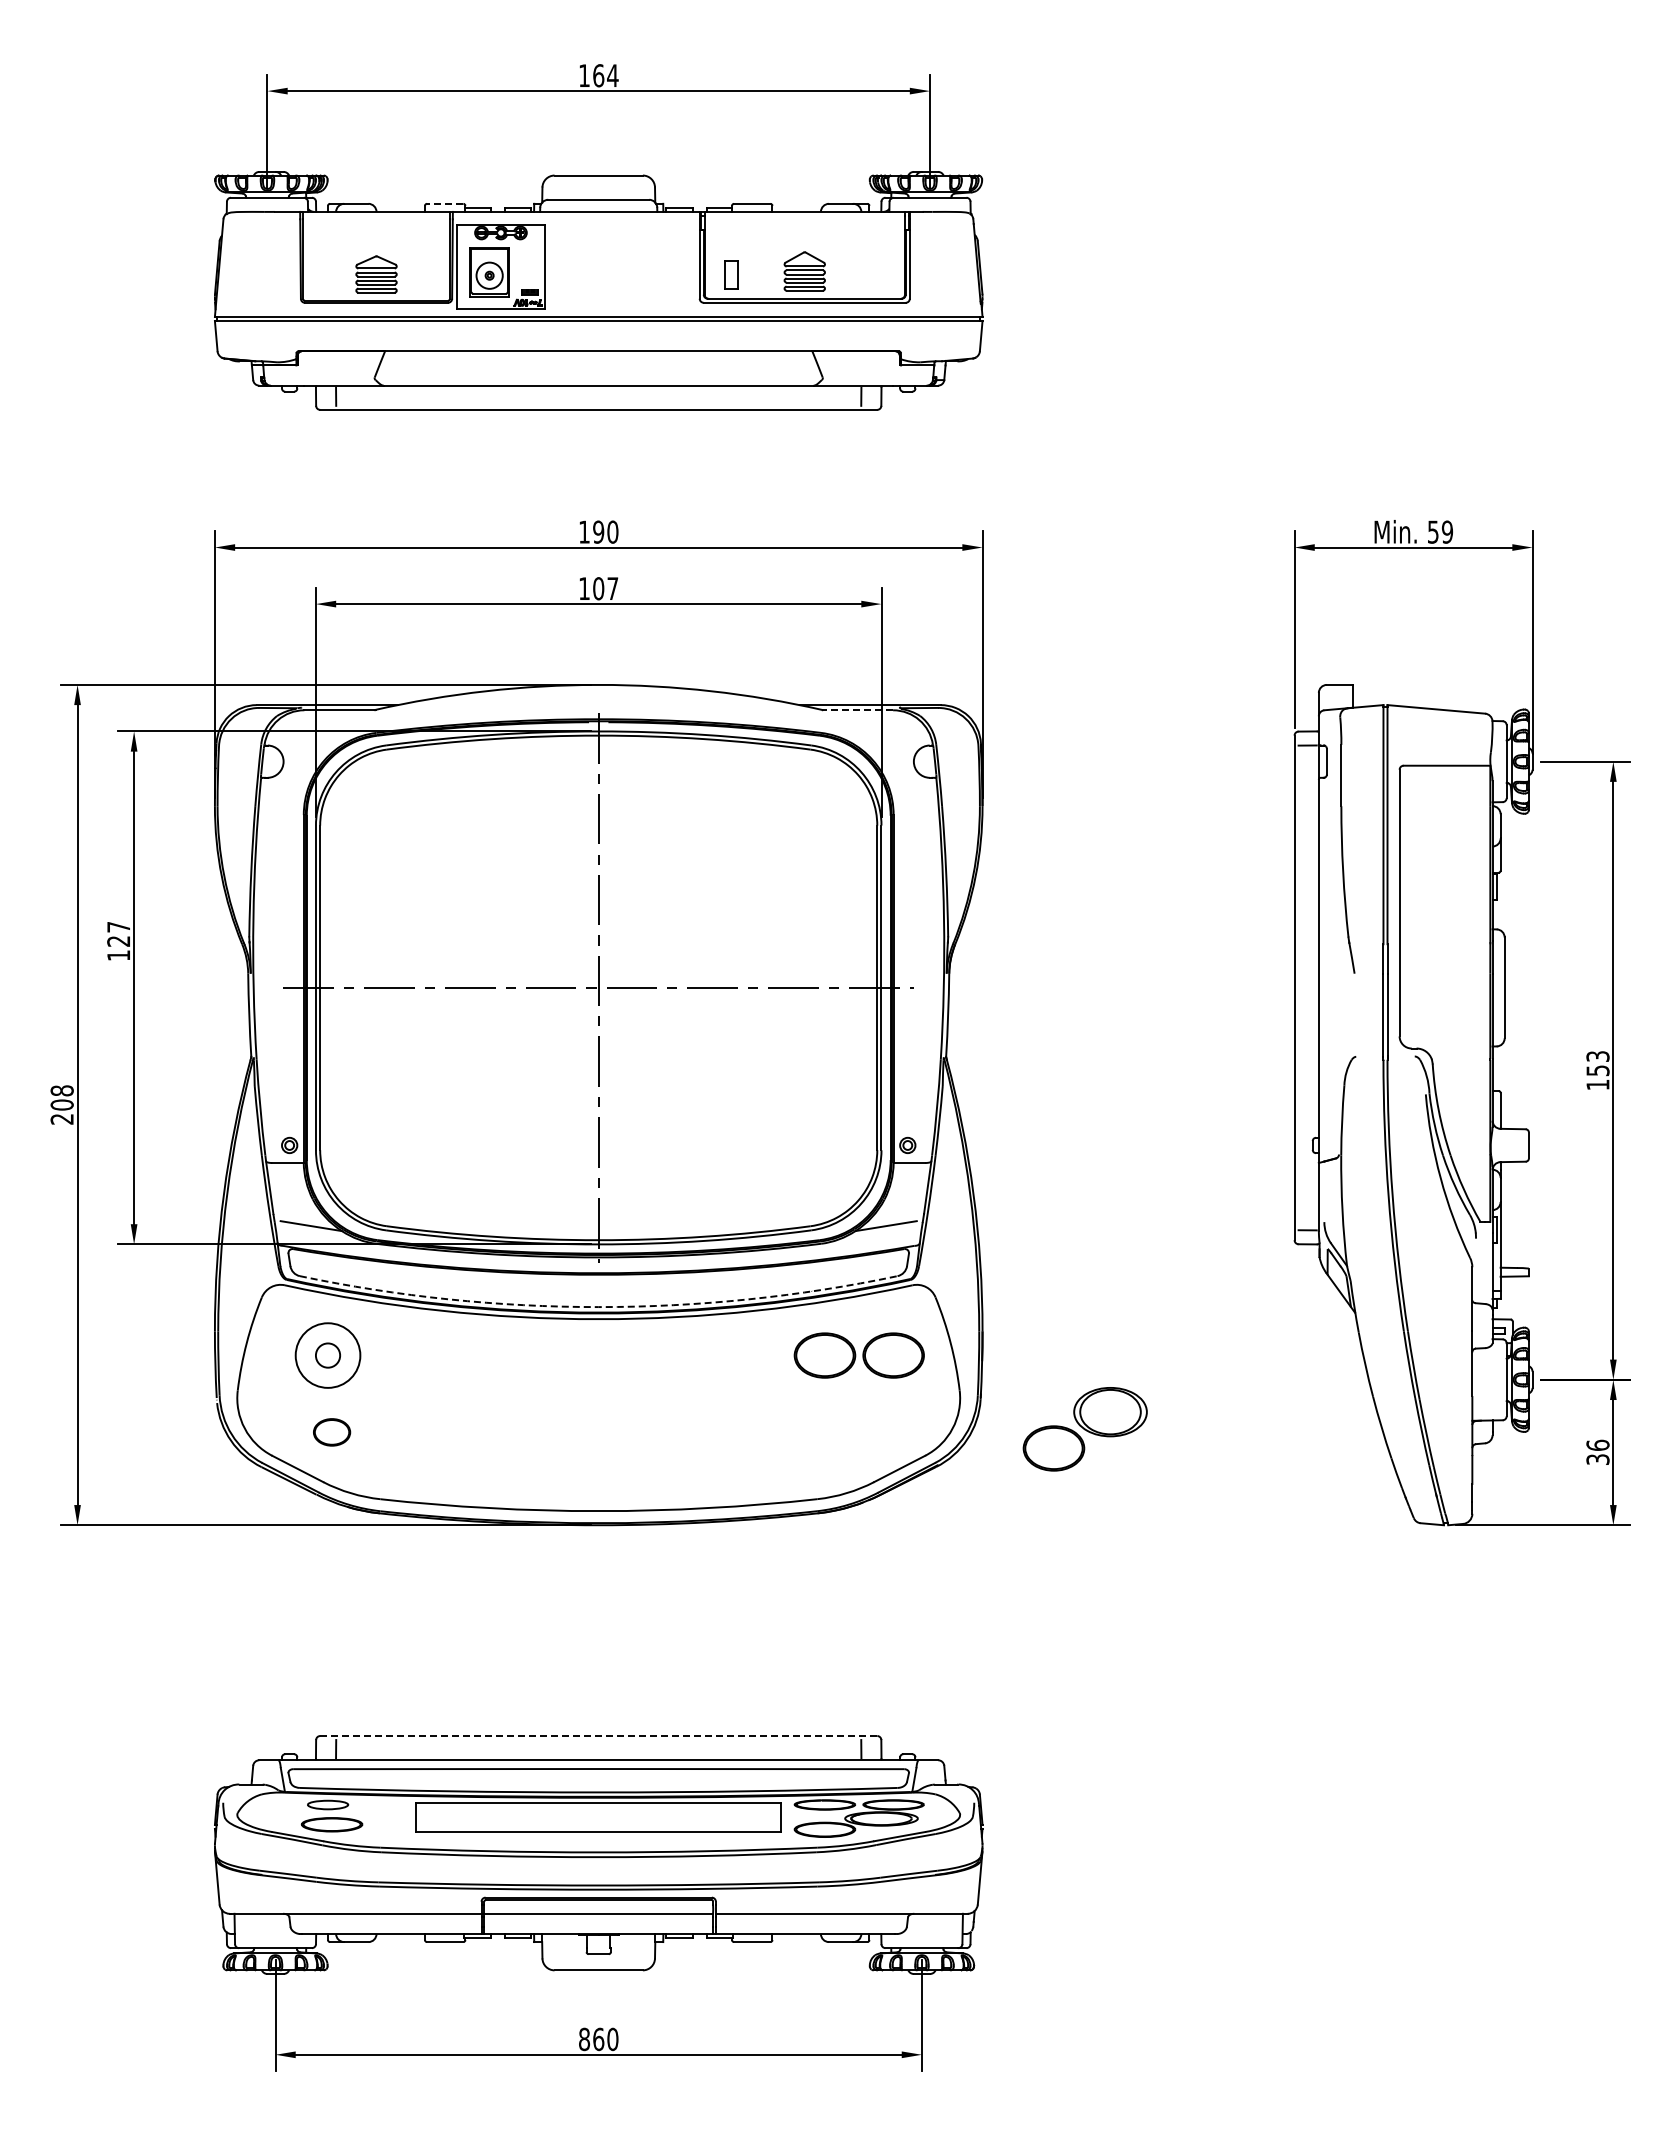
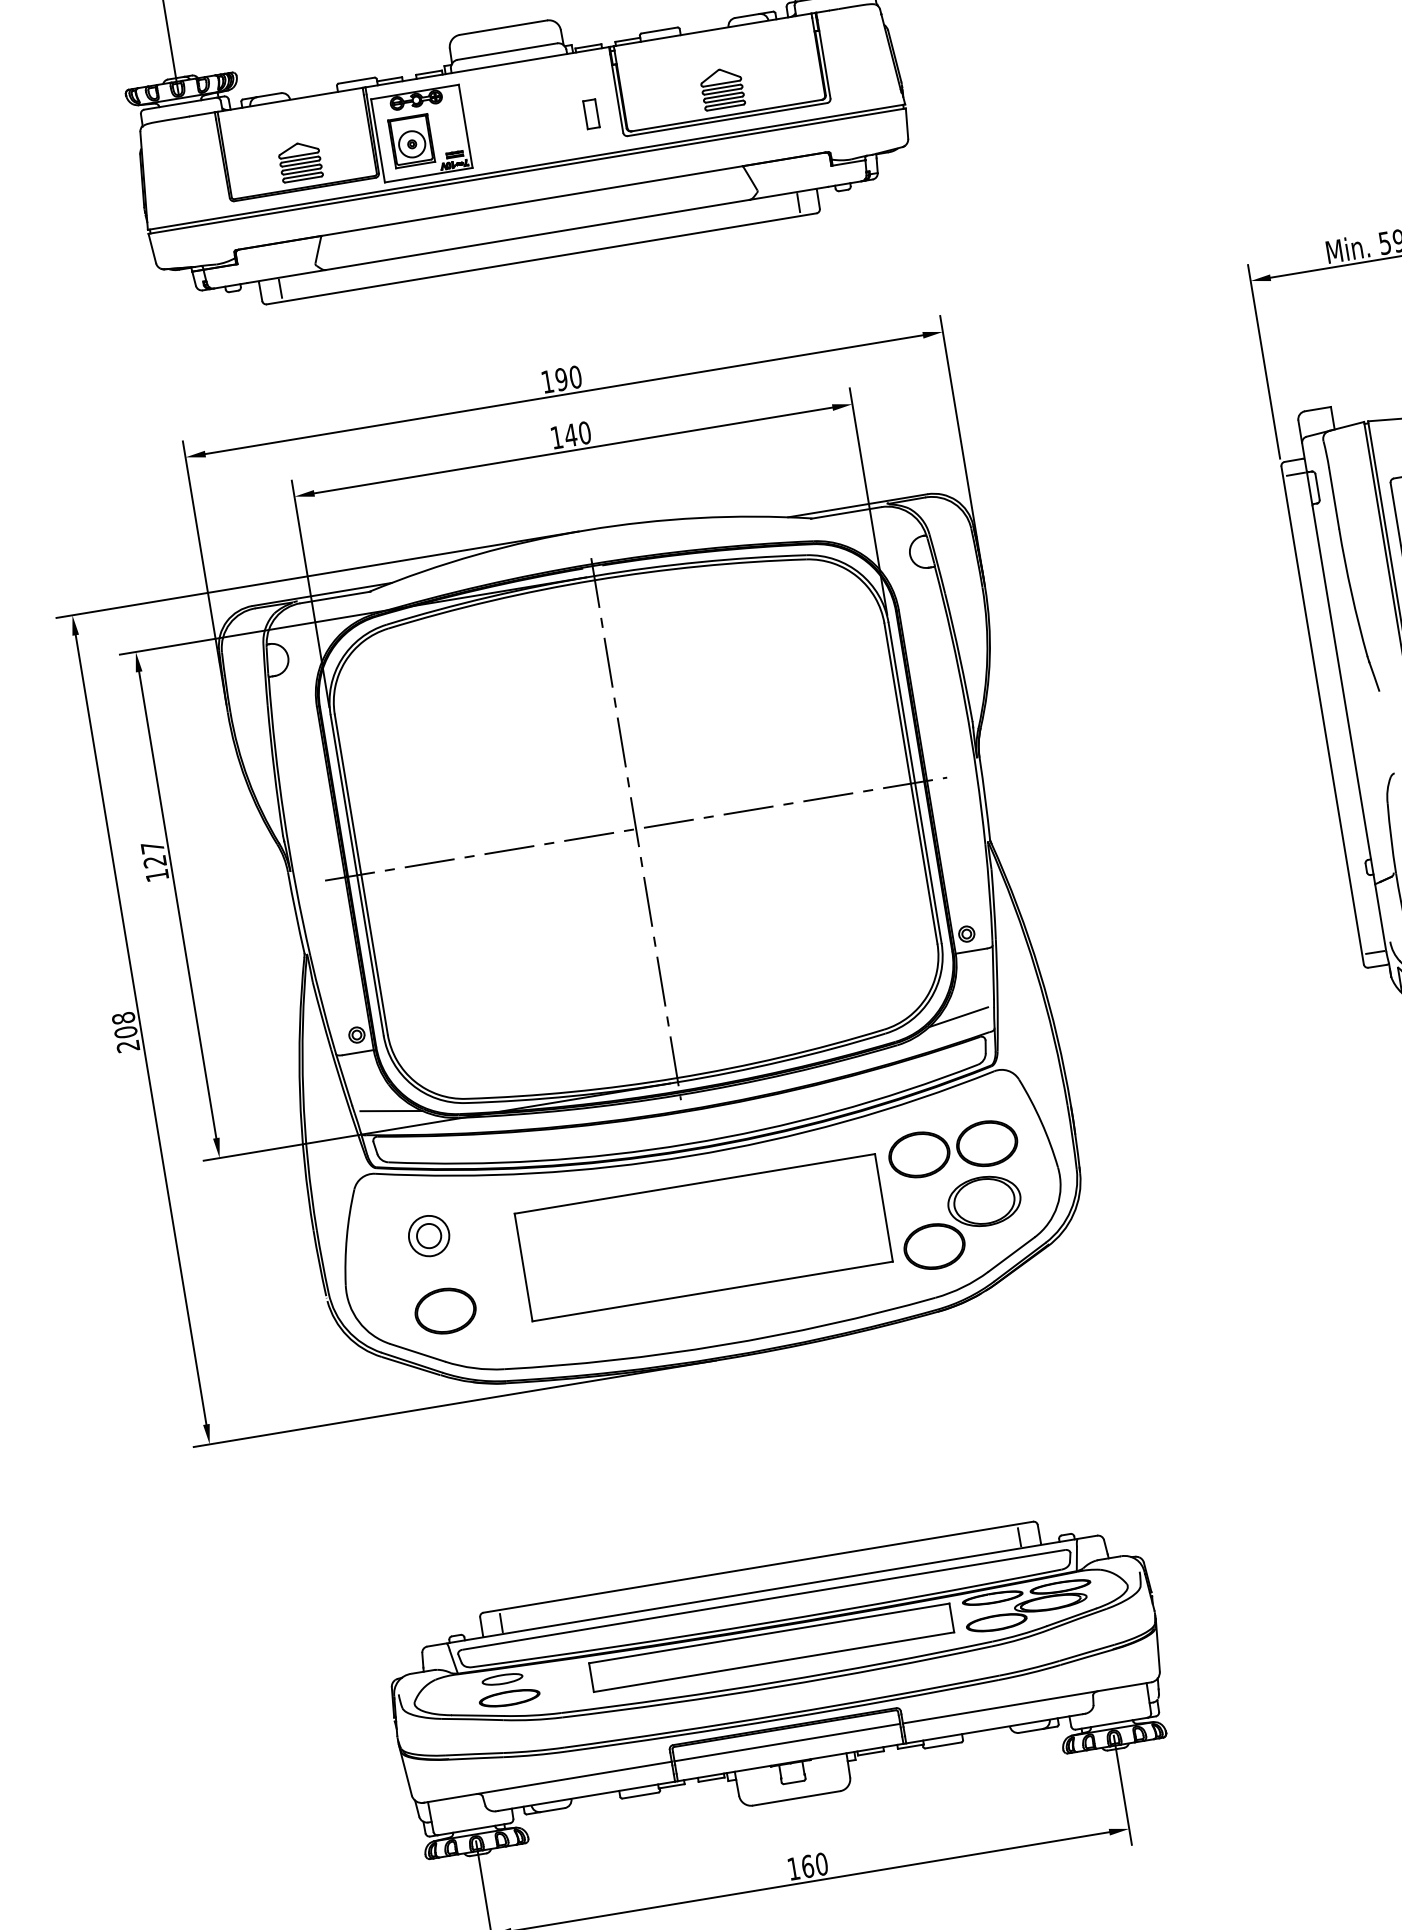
line: (444, 203) -> (355, 80), dashed -> solid
part: (731, 274) -> (591, 113), moved
text: (605, 588) -> (577, 433), 107 -> 140
line: (857, 710) -> (846, 513), dashed -> solid
arc: (598, 1307) -> (688, 1144), dashed -> solid
circle: (327, 1355) -> (428, 1236), size x0.62
part: (598, 1401) -> (703, 1237), added
part: (1084, 1429) -> (961, 1222), moved
part: (331, 1432) -> (445, 1311), size x1.67
line: (598, 1736) -> (758, 1567), dashed -> solid
text: (584, 2039) -> (793, 1868), 860 -> 160

